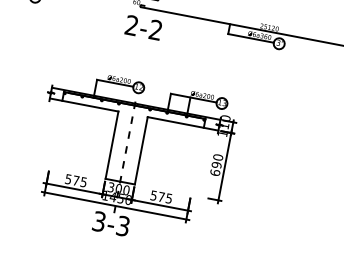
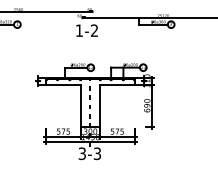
text: (130, 24) -> (78, 30), 2-2 -> 1-2

